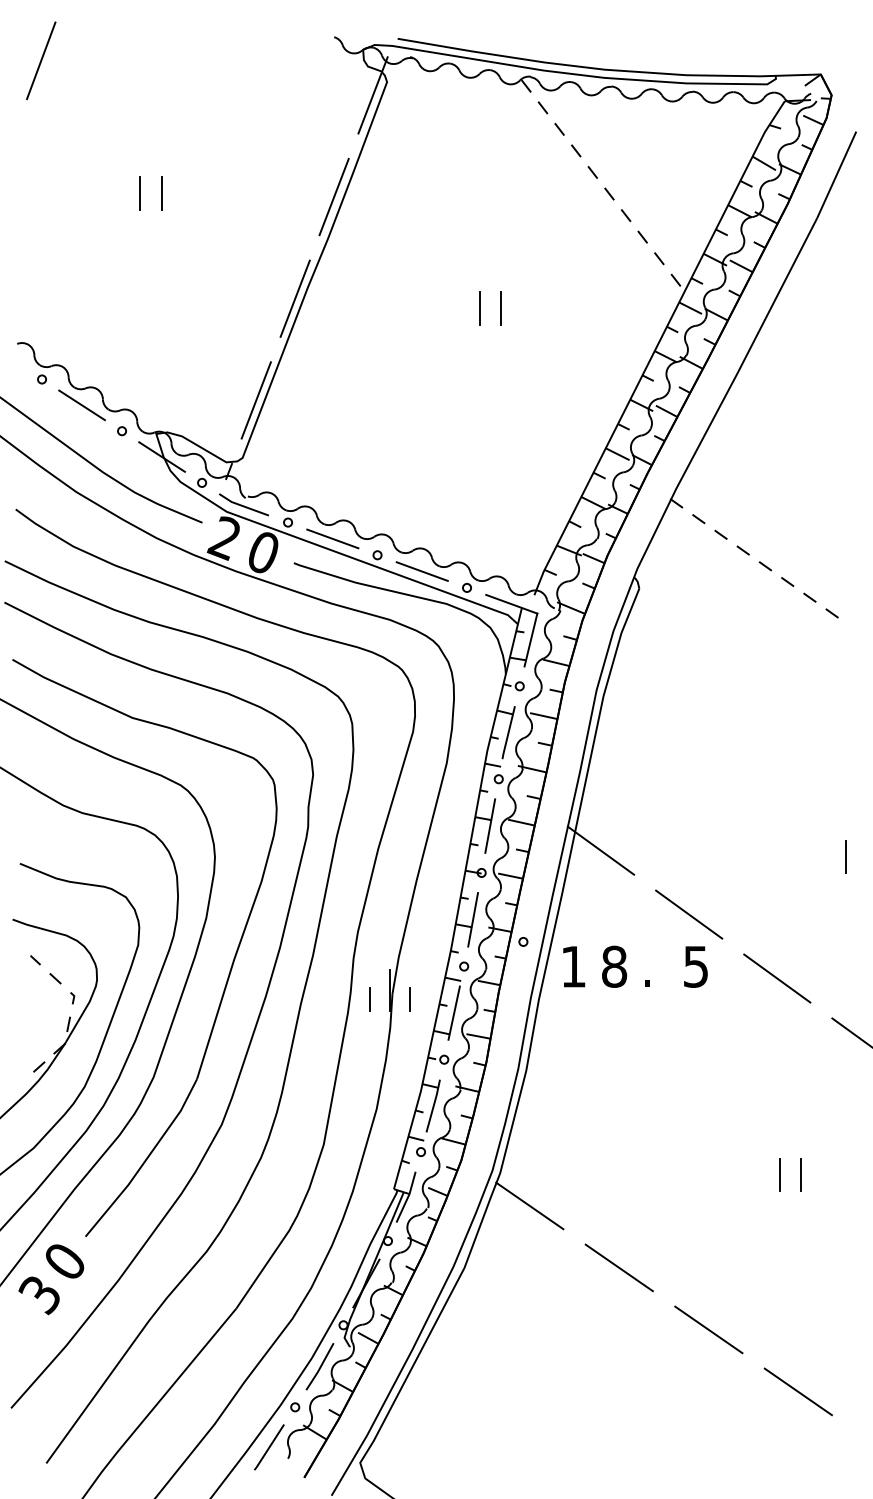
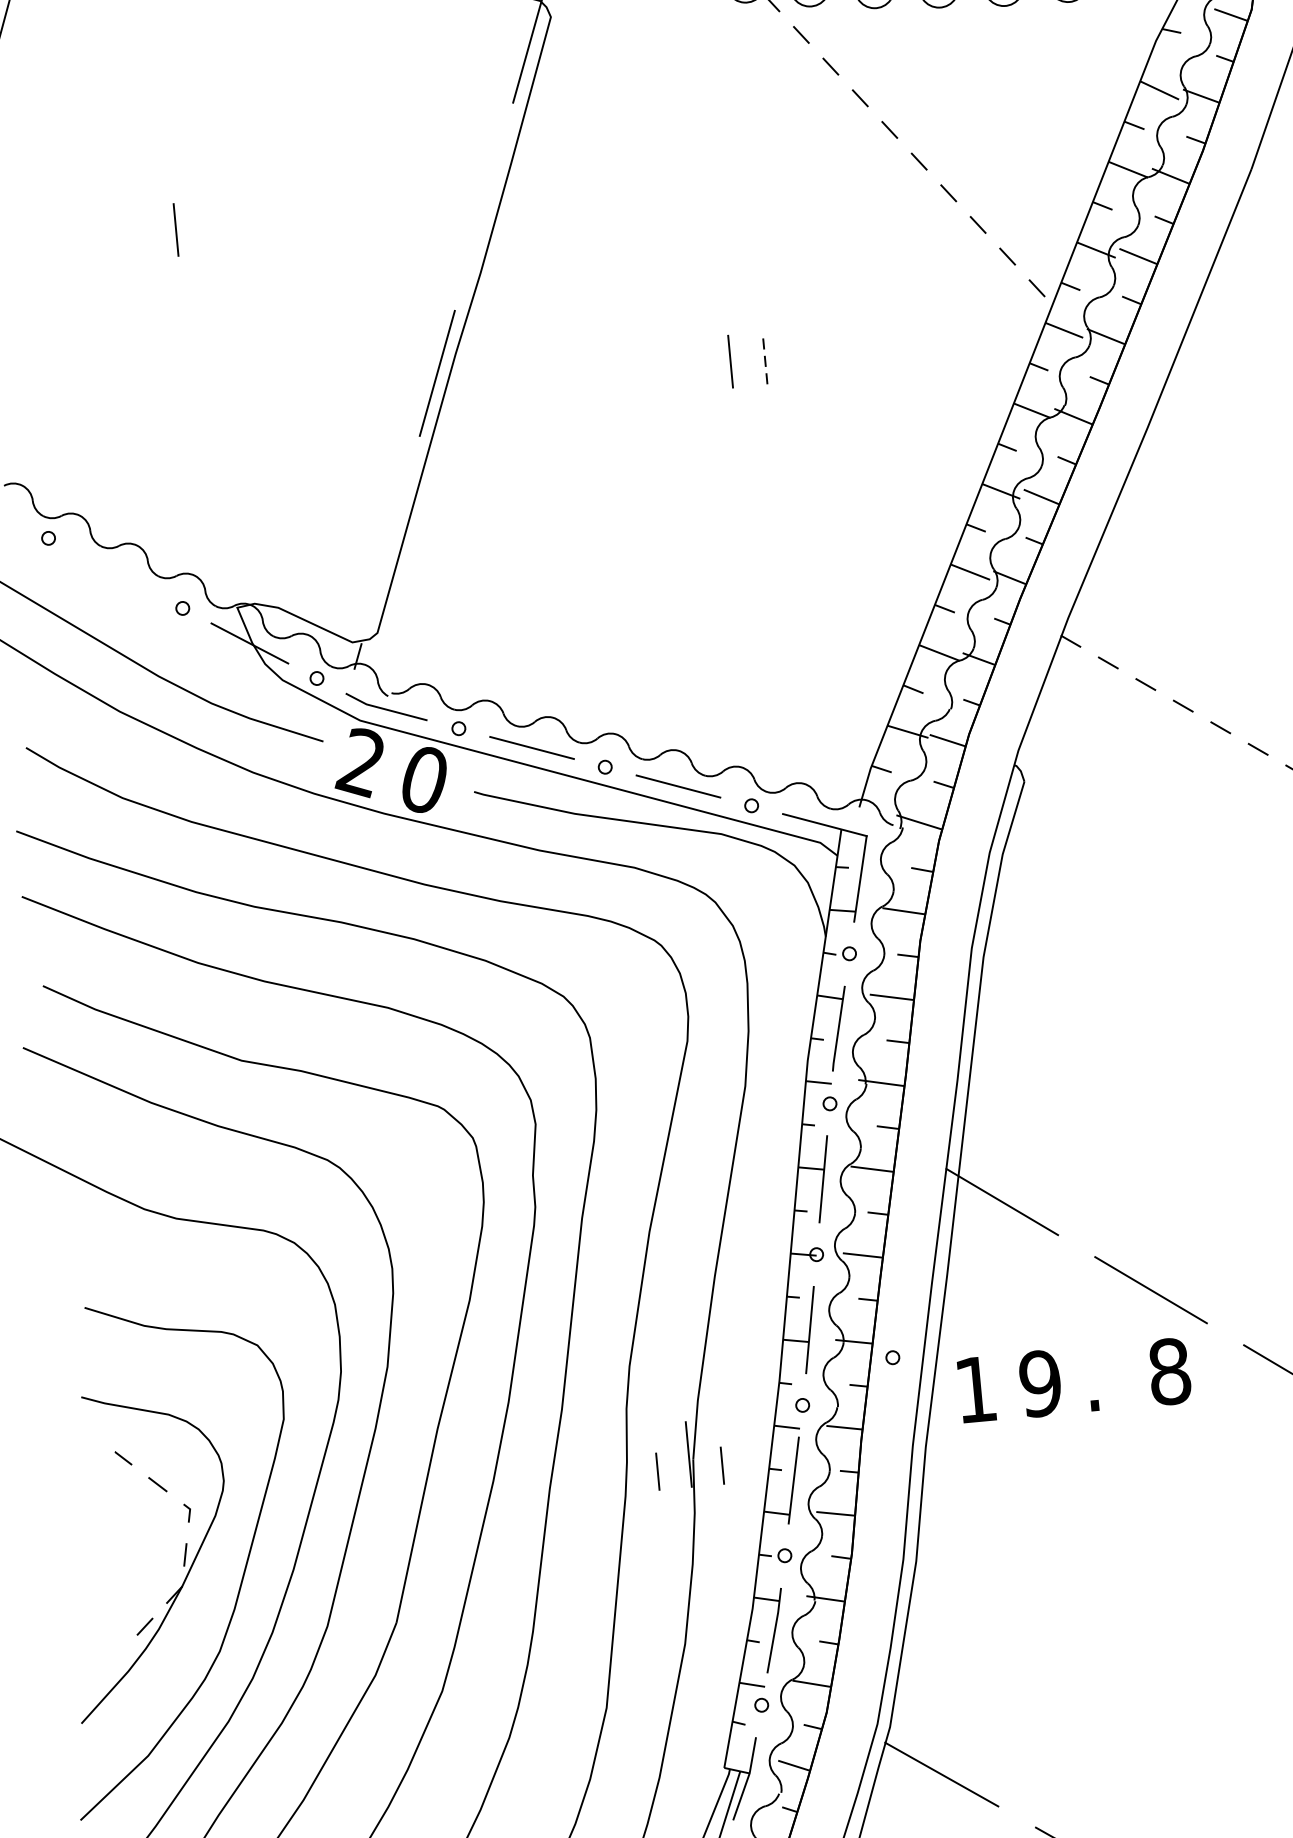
line: (161, 193) -> (210, 226), removed
line: (333, 196) -> (482, 206), removed
line: (501, 307) -> (765, 356), solid -> dashed
line: (255, 400) -> (389, 540), removed
line: (81, 405) -> (114, 573), removed
text: (614, 966) -> (1040, 1383), 8 -> 9
text: (695, 966) -> (1168, 1371), 5 -> 8

